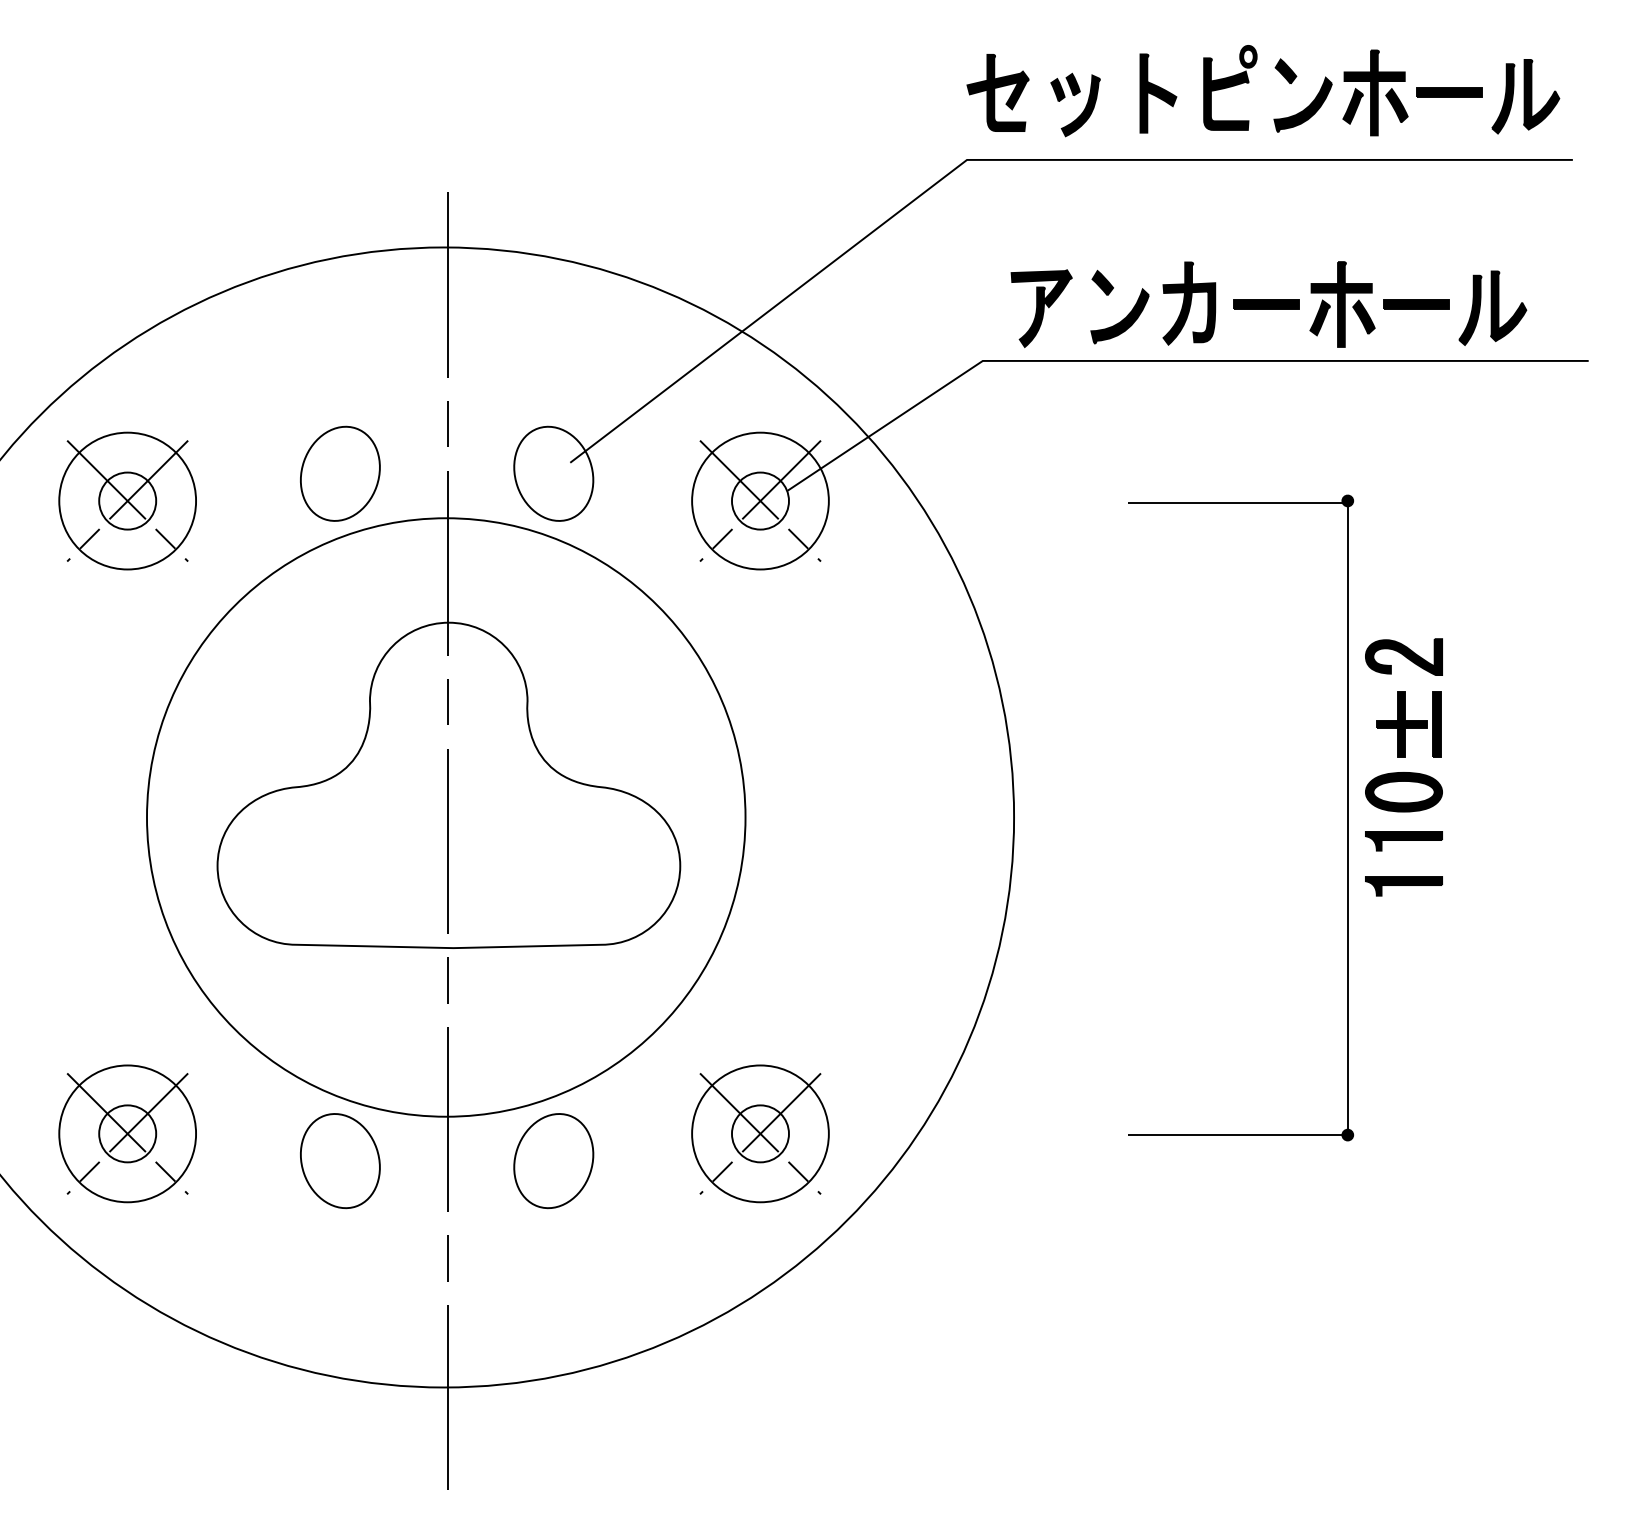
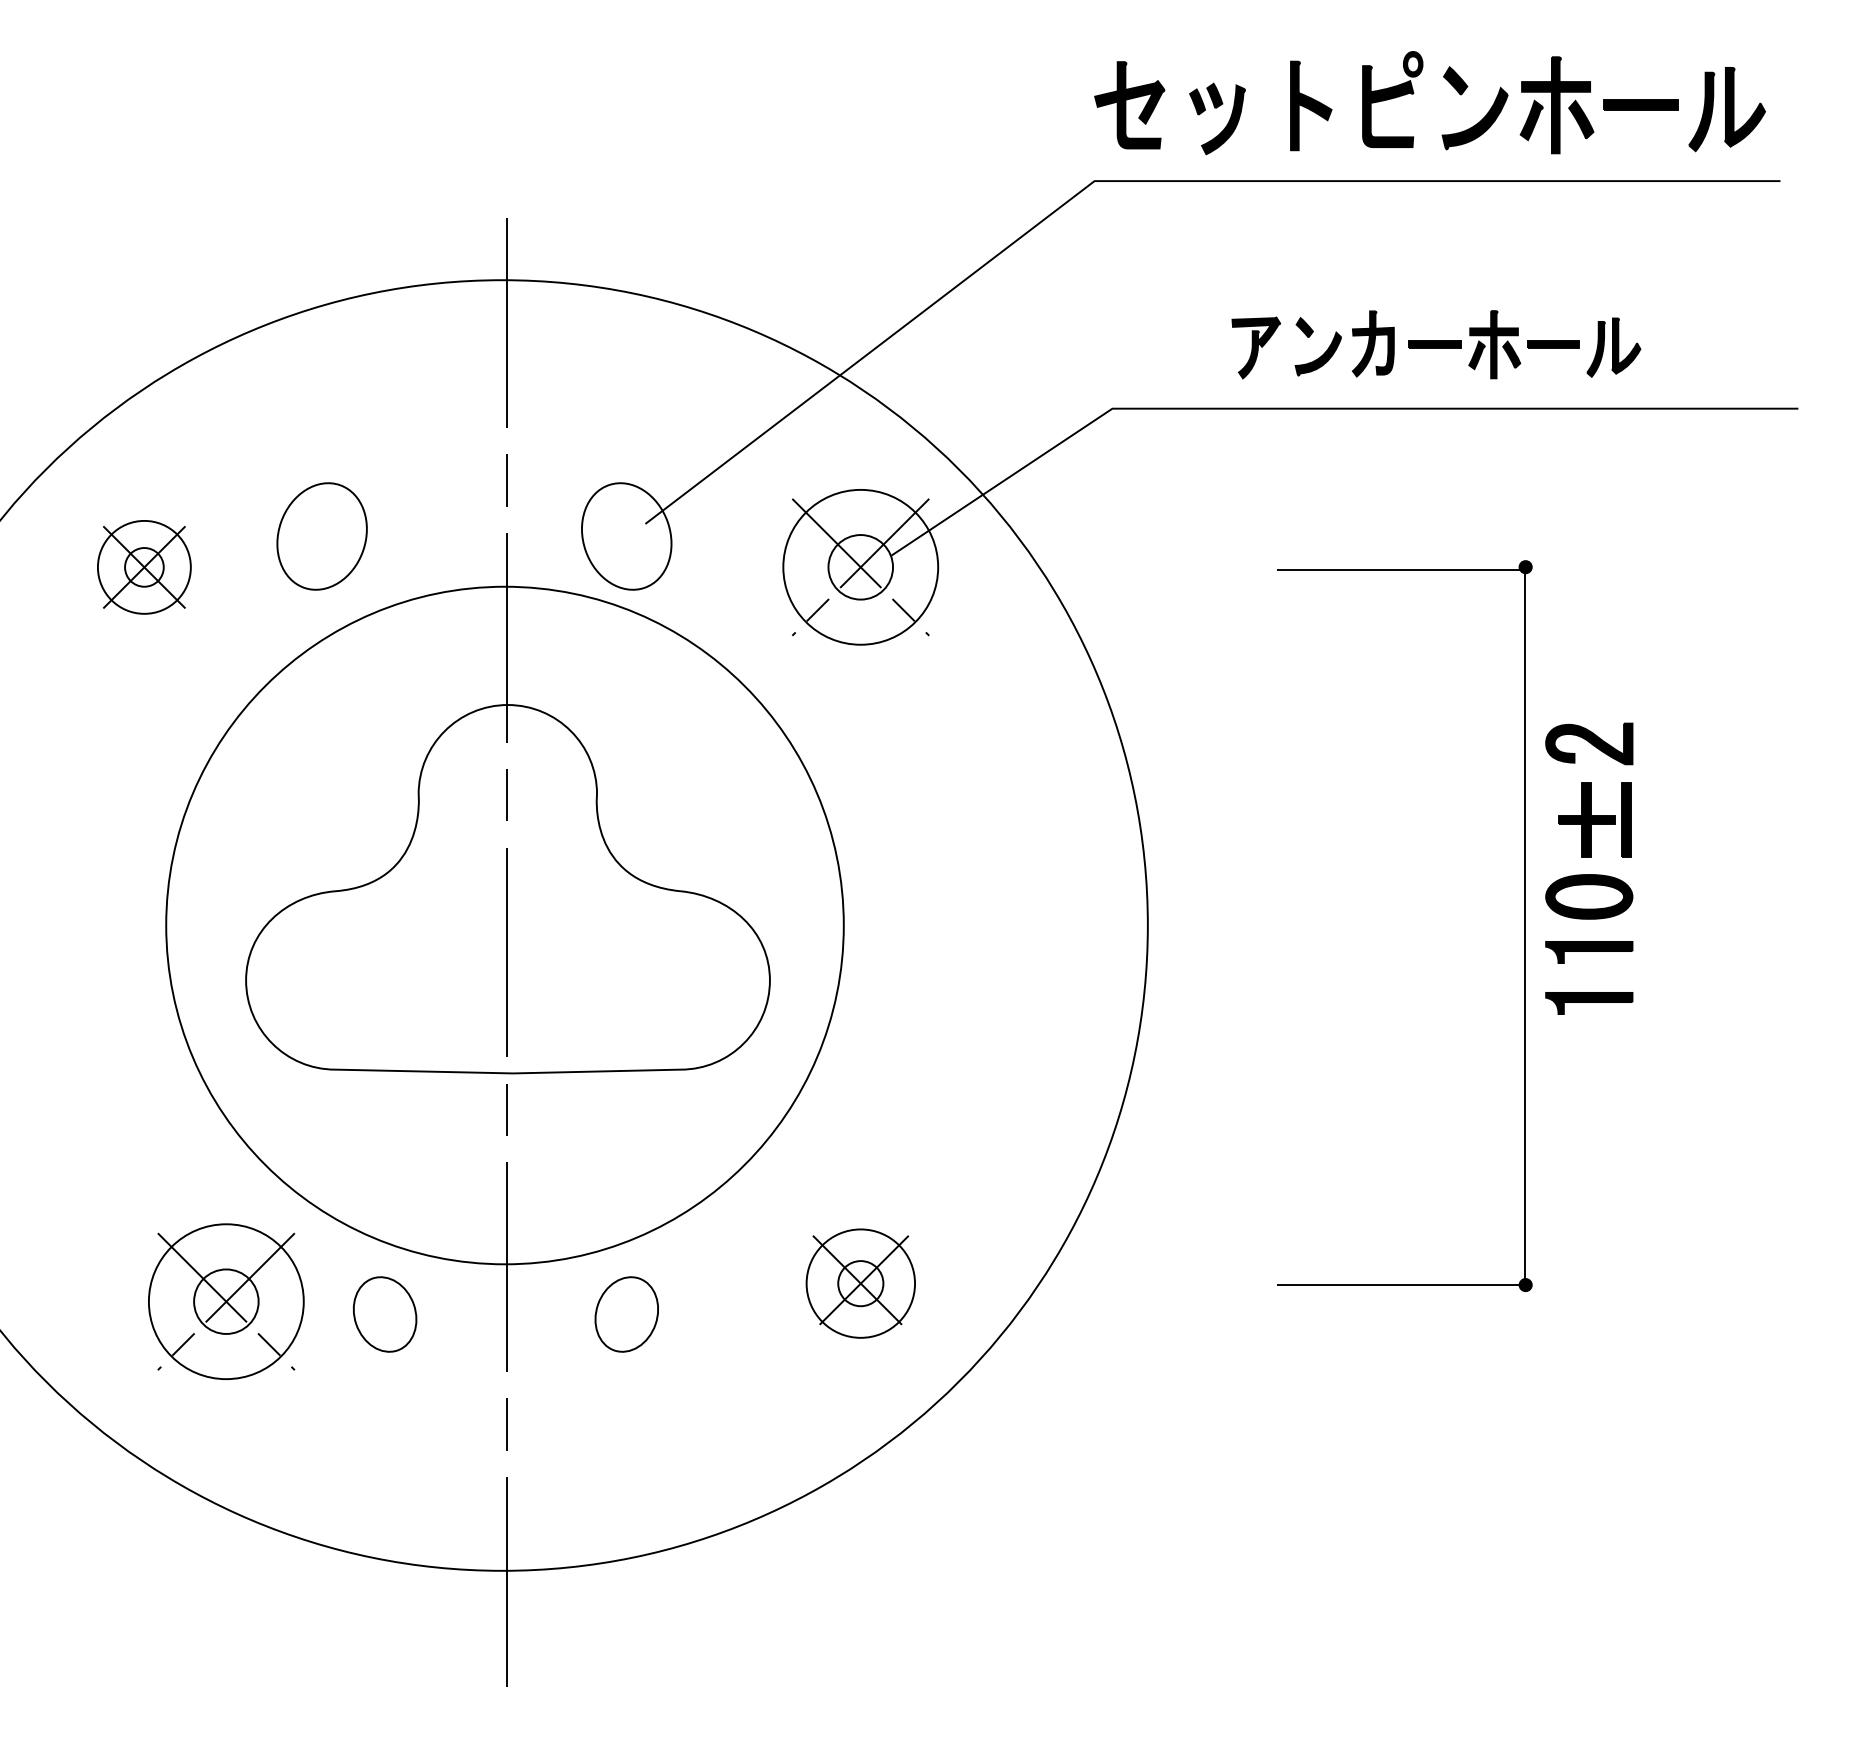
part: (1269, 304) -> (1436, 344), size x0.7
part: (339, 473) -> (321, 536), moved
part: (127, 501) -> (144, 567), size x0.6
part: (127, 1133) -> (226, 1301), moved
part: (760, 1133) -> (860, 1283), size x0.7
part: (339, 1161) -> (384, 1314), size x0.7
part: (553, 1161) -> (626, 1314), size x0.7

